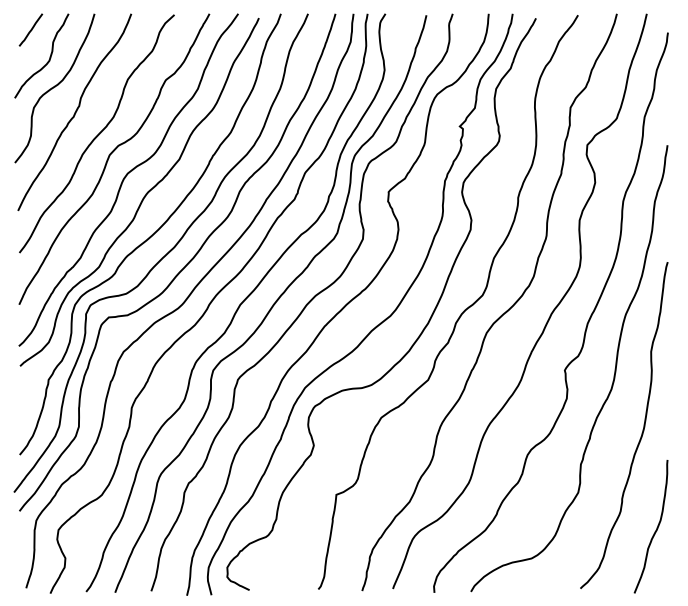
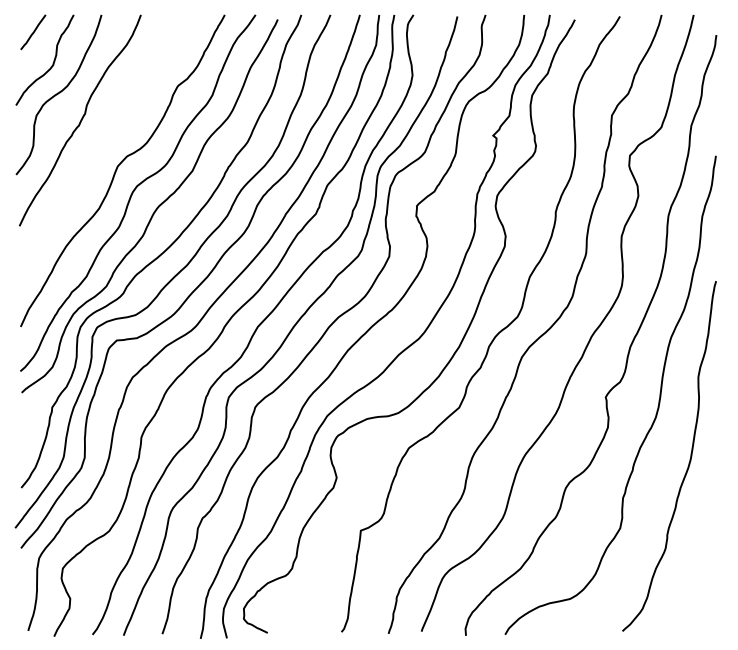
curve: (97, 134) -> (104, 144), removed
curve: (656, 527) -> (704, 565), removed

